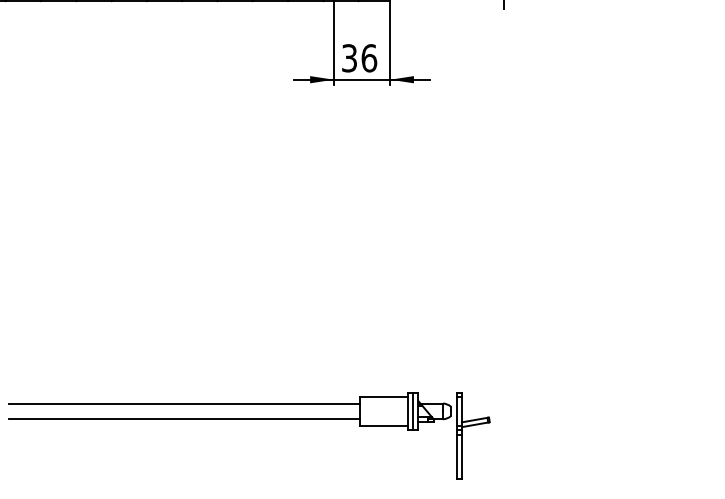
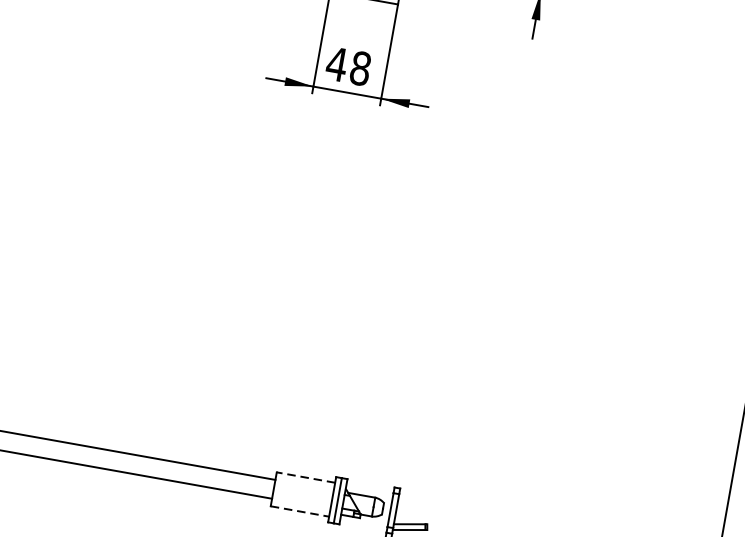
text: (359, 58) -> (348, 66), 36 -> 48
line: (383, 397) -> (305, 477), solid -> dashed
line: (384, 425) -> (300, 511), solid -> dashed

